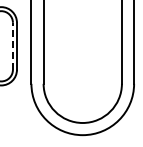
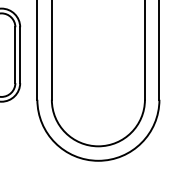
line: (12, 45) -> (14, 54), dashed -> solid

